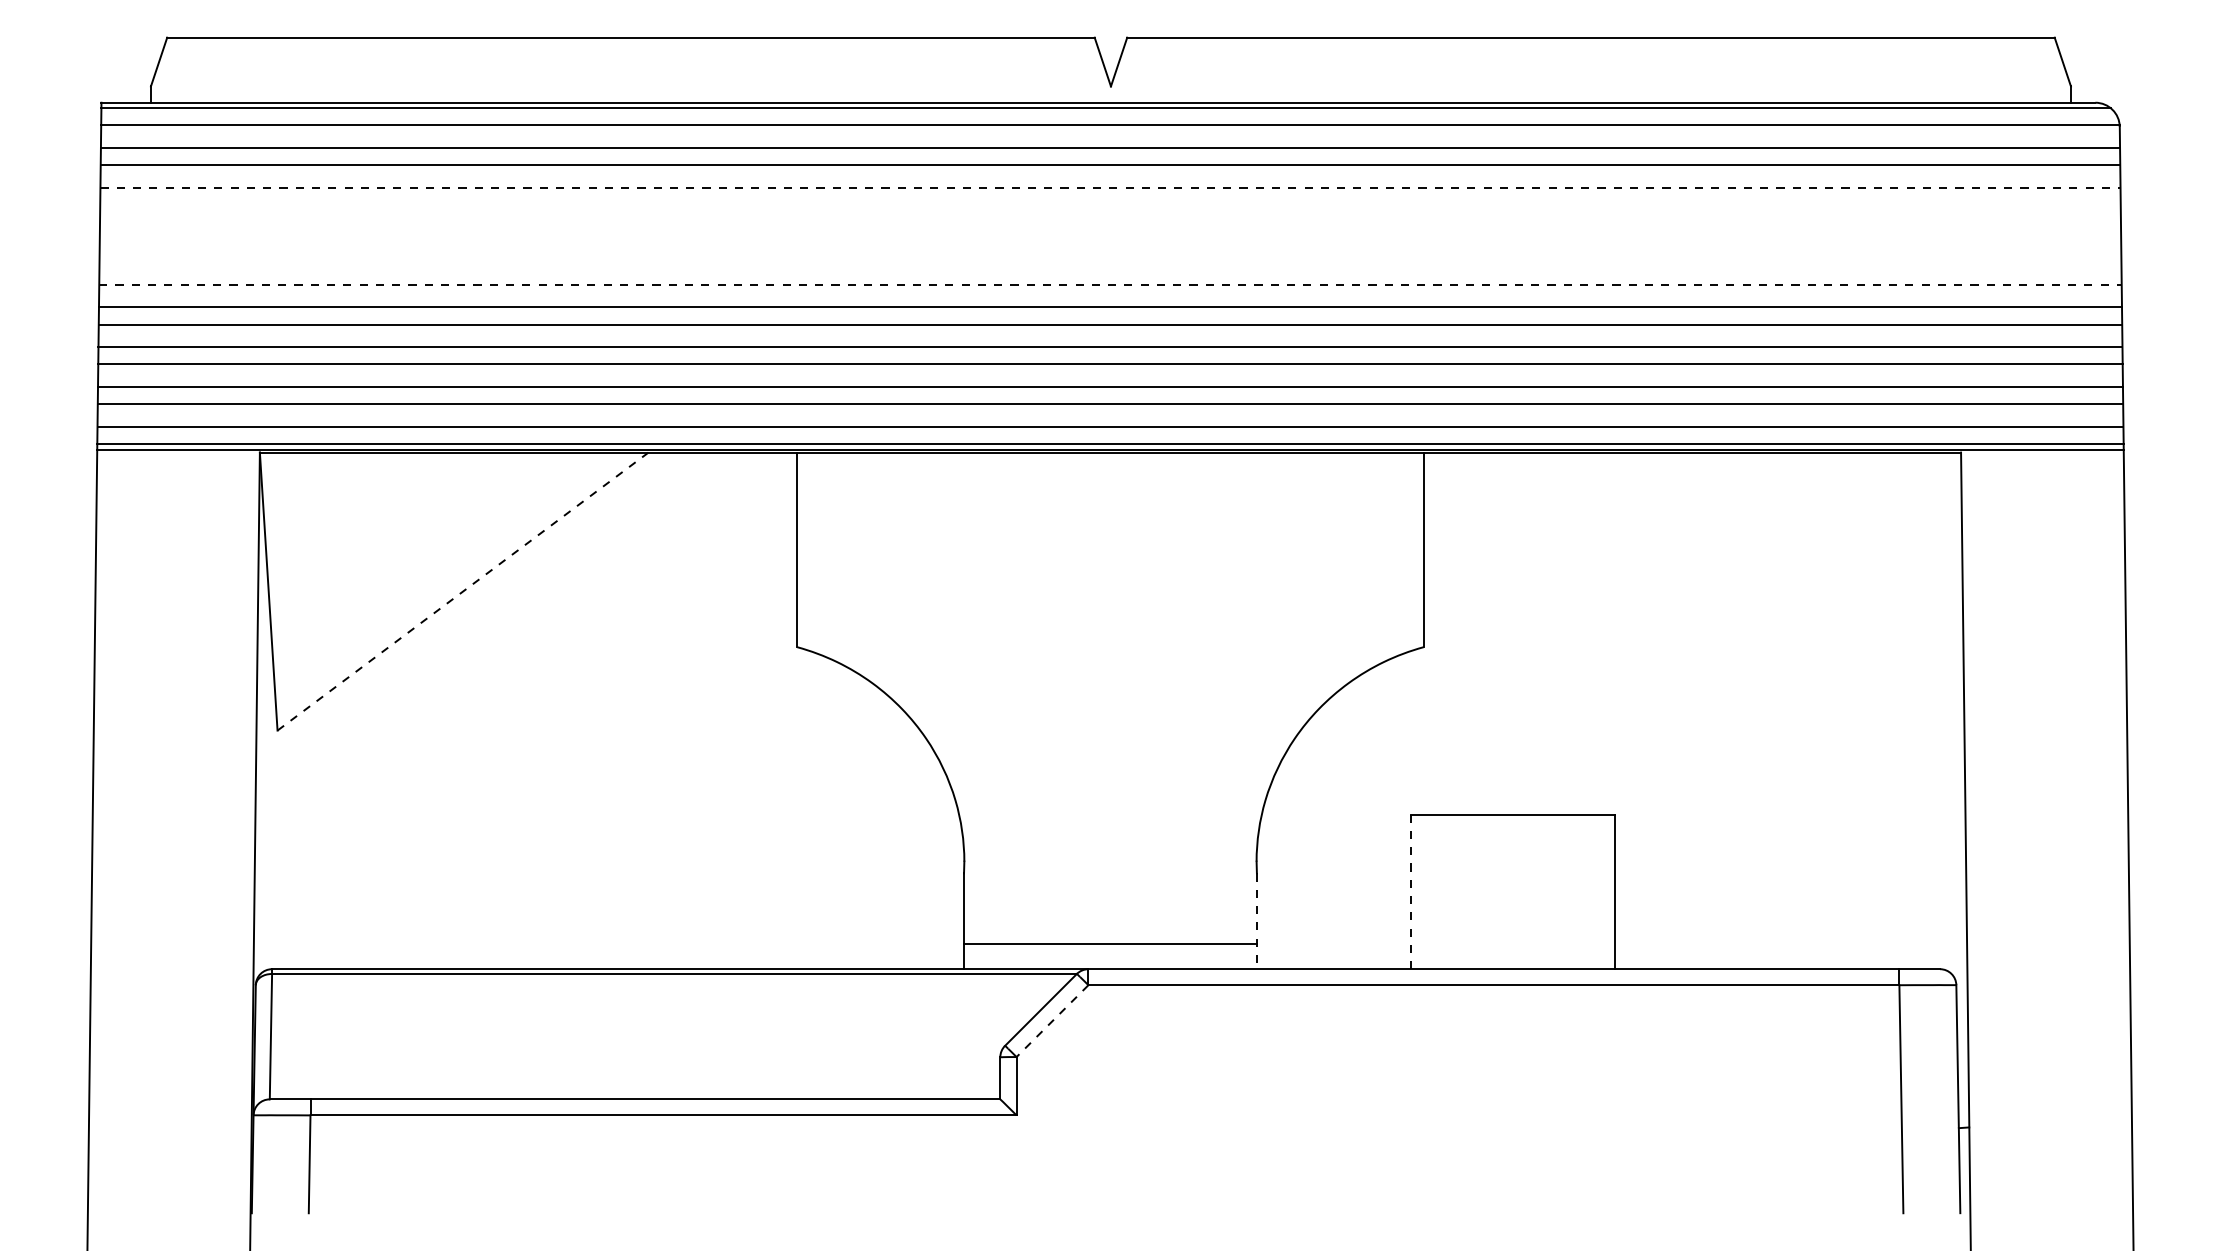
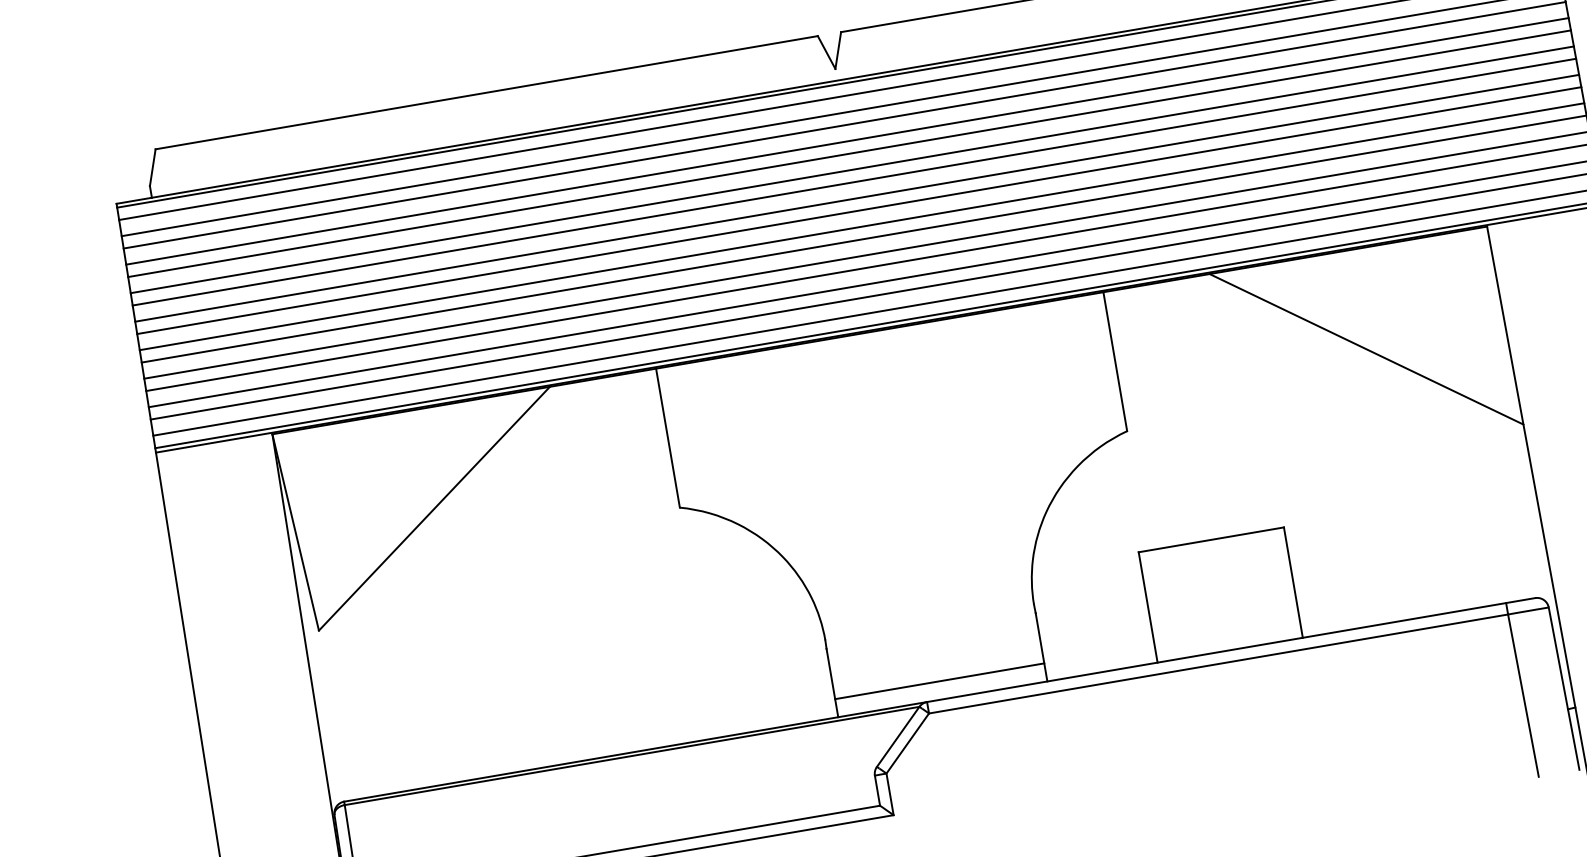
line: (1110, 187) -> (847, 141), dashed -> solid
line: (1110, 205) -> (849, 154), added
line: (1110, 227) -> (852, 169), added
line: (1110, 244) -> (854, 181), added
line: (1110, 267) -> (857, 198), added
line: (1110, 284) -> (859, 210), dashed -> solid
line: (463, 591) -> (434, 508), dashed -> solid
line: (1768, 591) -> (1366, 349), added
line: (1411, 891) -> (1148, 607), dashed -> solid
line: (1256, 921) -> (1041, 647), dashed -> solid
line: (1052, 1021) -> (907, 743), dashed -> solid

